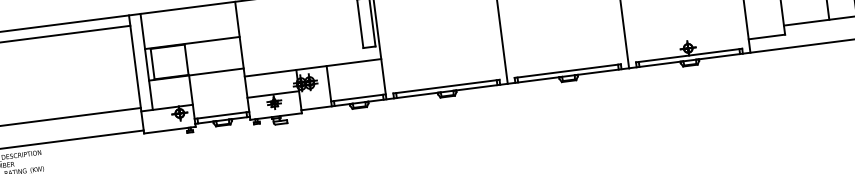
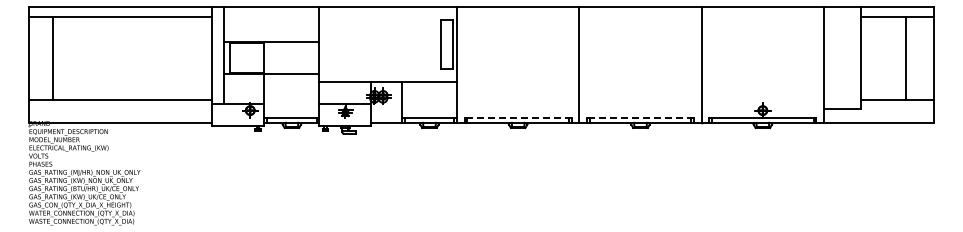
line: (567, 70) -> (640, 117), solid -> dashed
line: (446, 86) -> (518, 117), solid -> dashed

